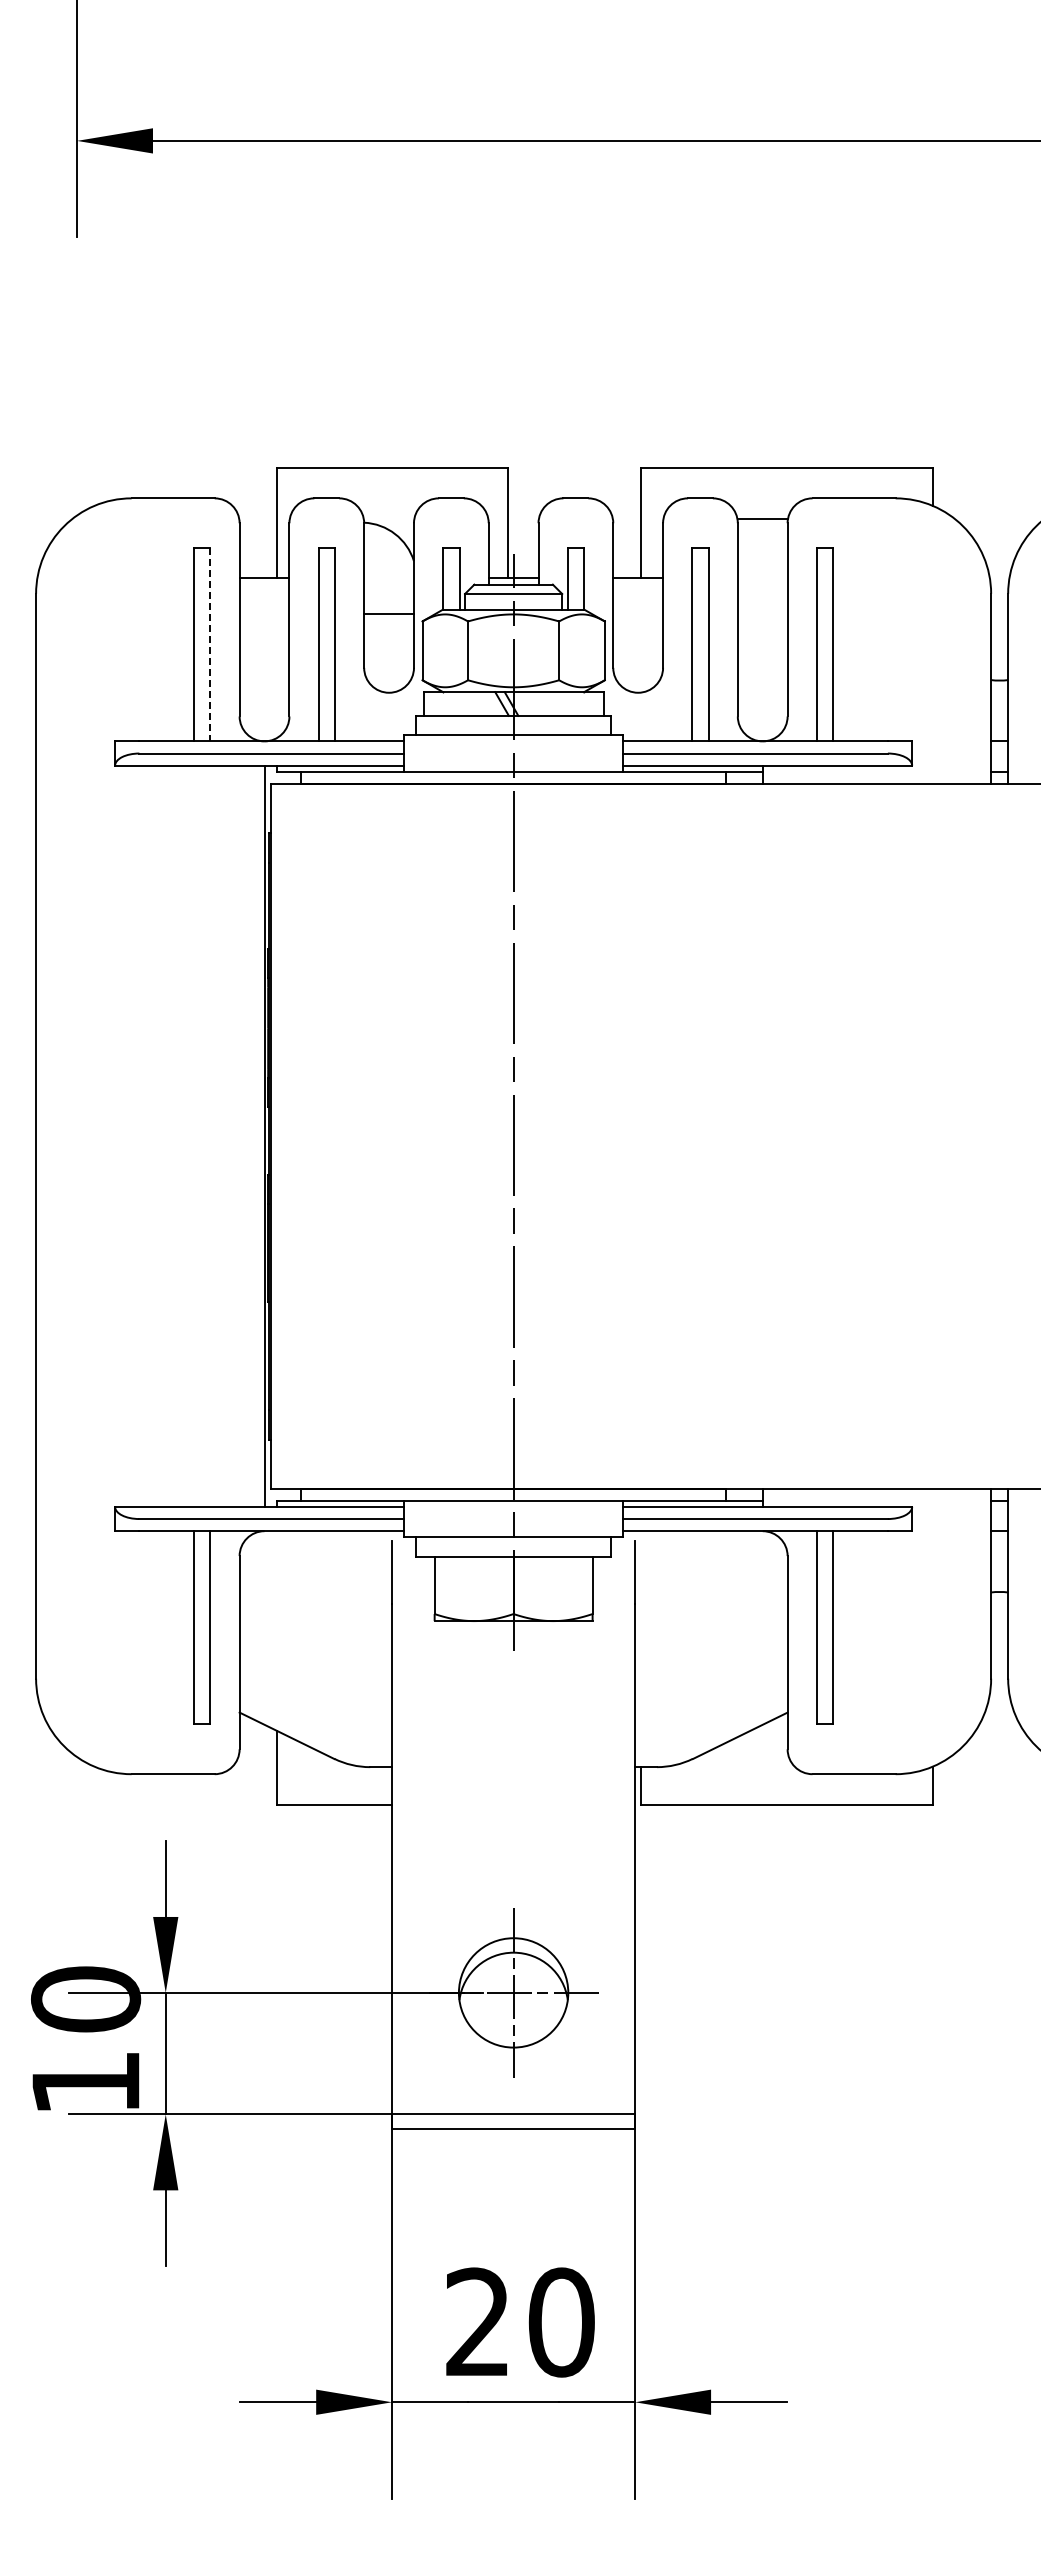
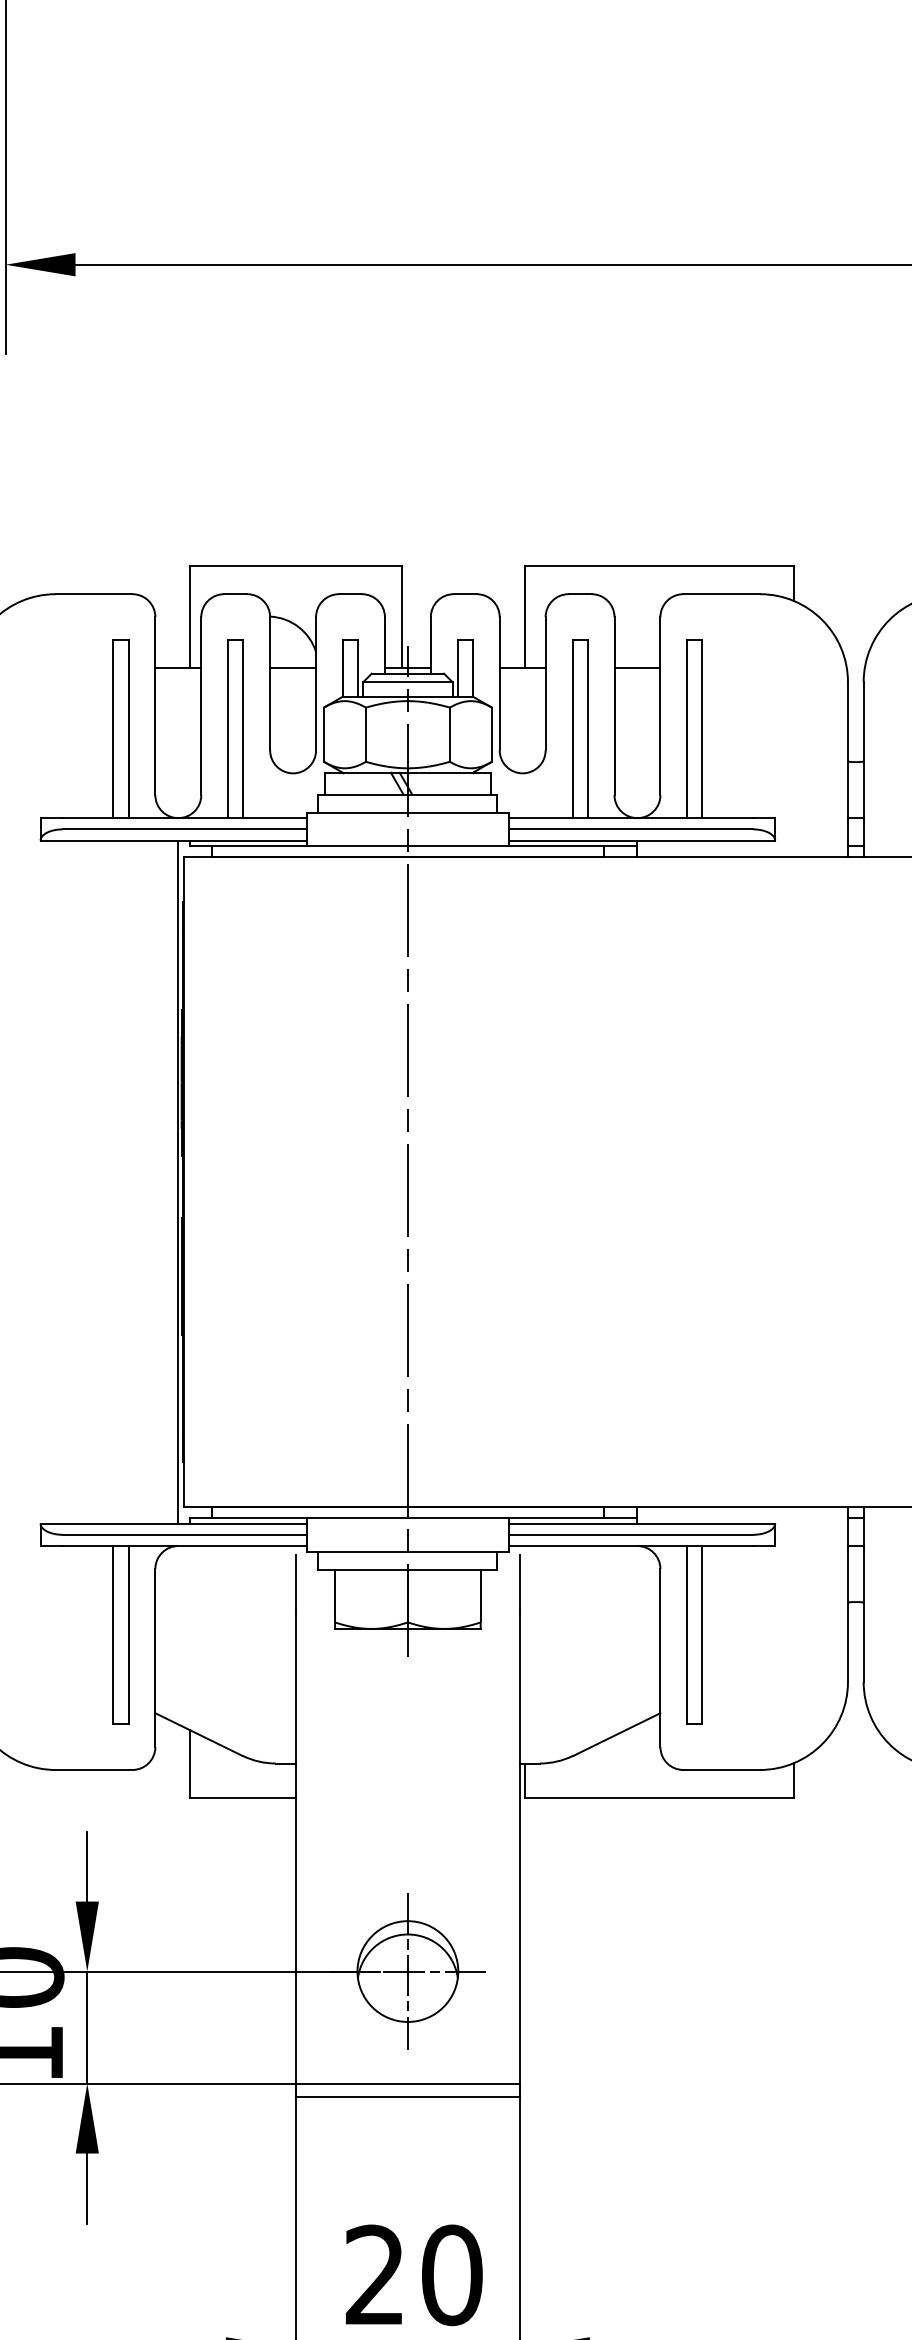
line: (762, 519) -> (637, 668), moved
line: (388, 614) -> (292, 668), moved
line: (210, 644) -> (128, 728), dashed -> solid

